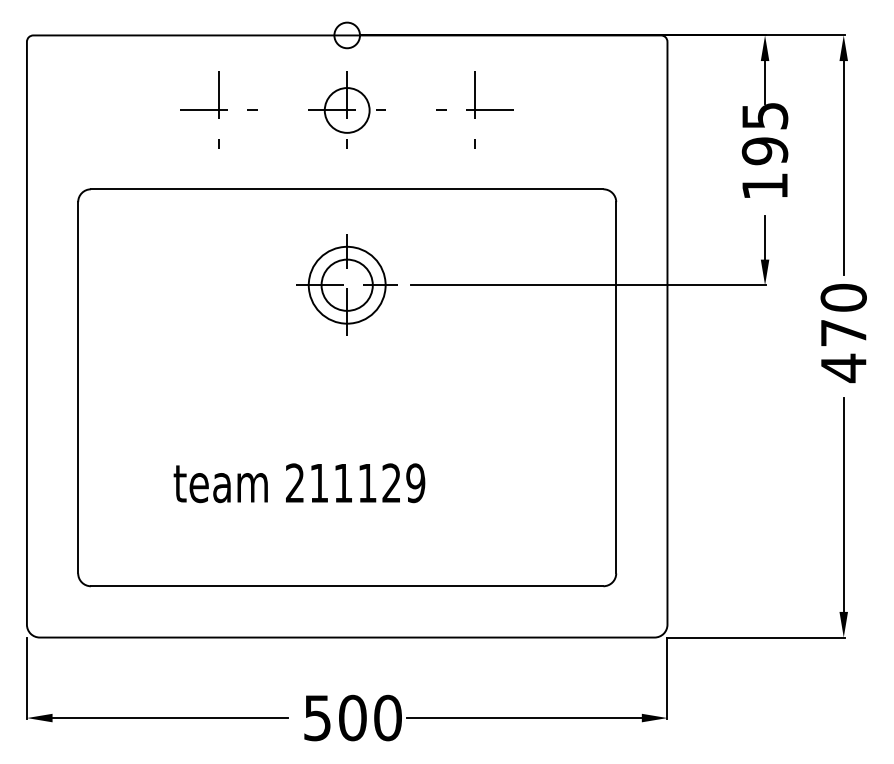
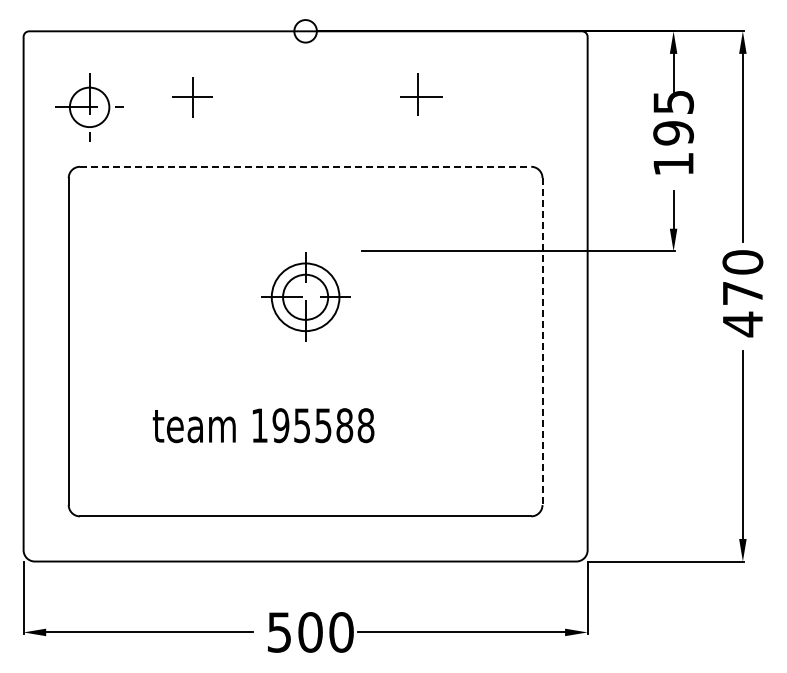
part: (218, 110) -> (192, 97), size x0.6
part: (347, 110) -> (89, 107), moved
part: (475, 110) -> (418, 97), size x0.7
line: (347, 188) -> (305, 166), solid -> dashed
part: (347, 284) -> (305, 296), moved
line: (616, 388) -> (542, 342), solid -> dashed
text: (355, 483) -> (312, 425), 211129 -> 195588

